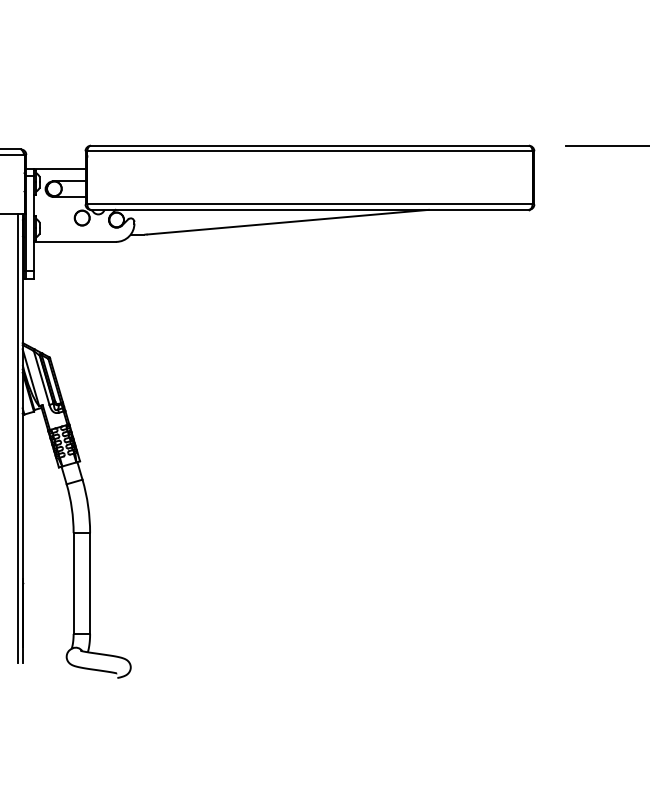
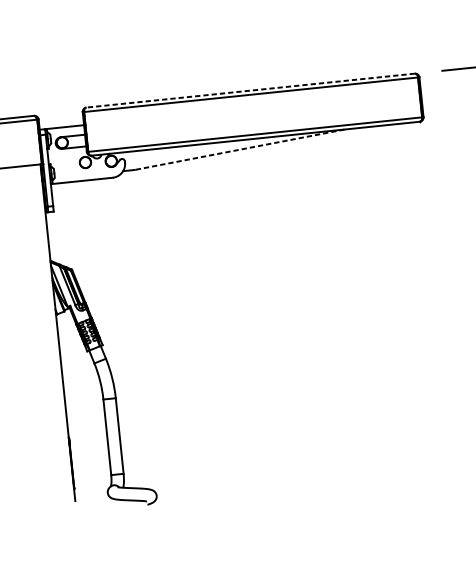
line: (309, 145) -> (250, 90), solid -> dashed
line: (288, 222) -> (240, 149), solid -> dashed
line: (17, 438) -> (53, 332), removed

